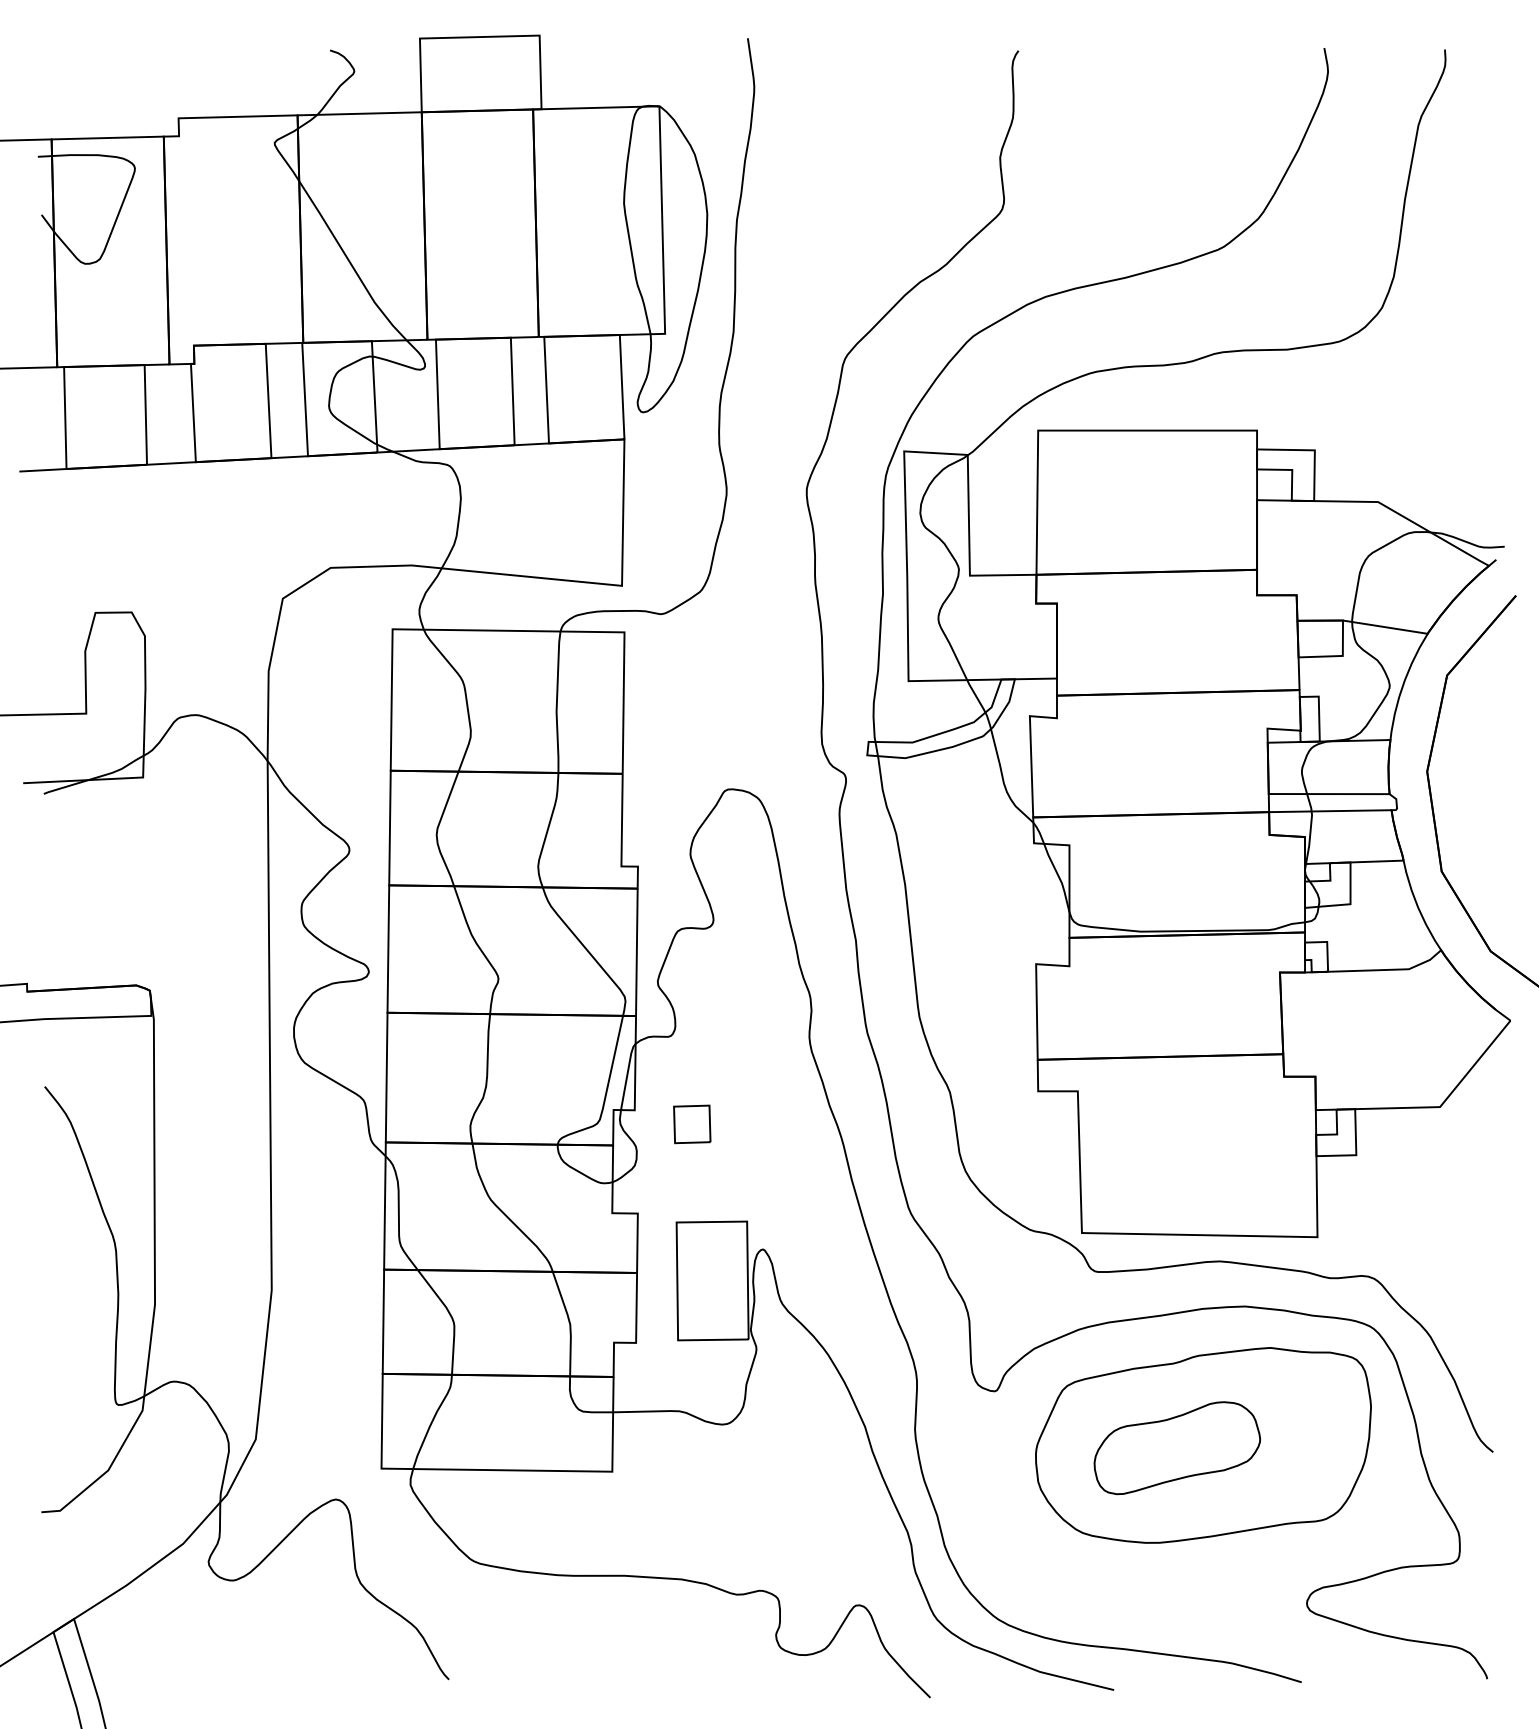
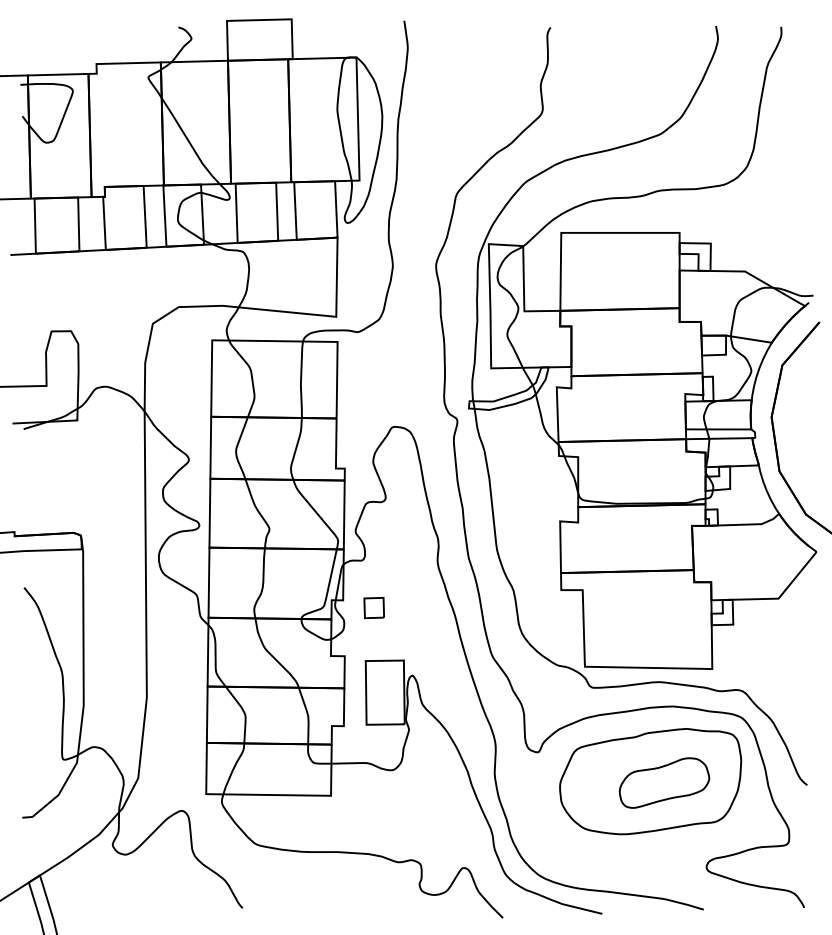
part: (1177, 1447) -> (664, 782), moved

